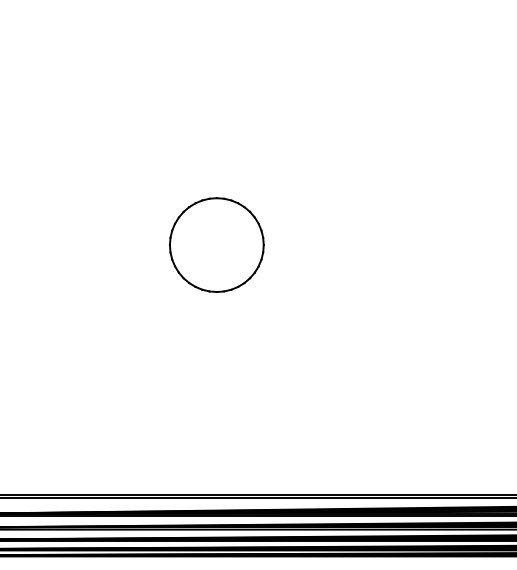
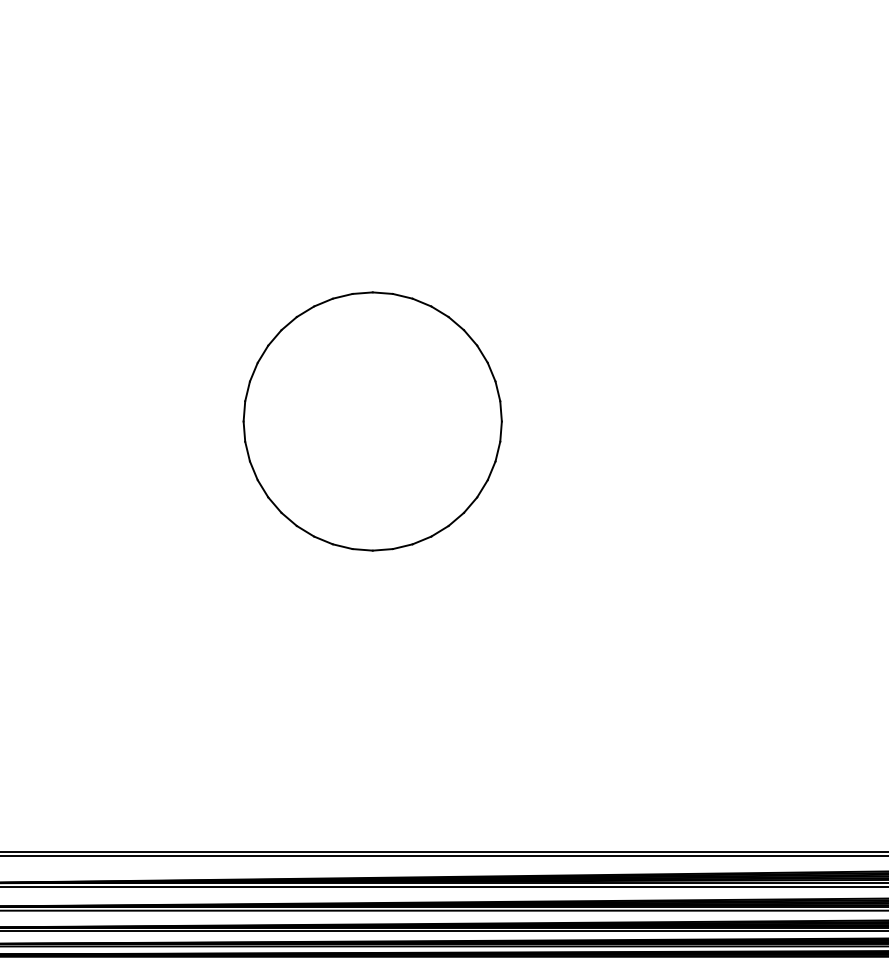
part: (216, 244) -> (372, 420), size x1.6

